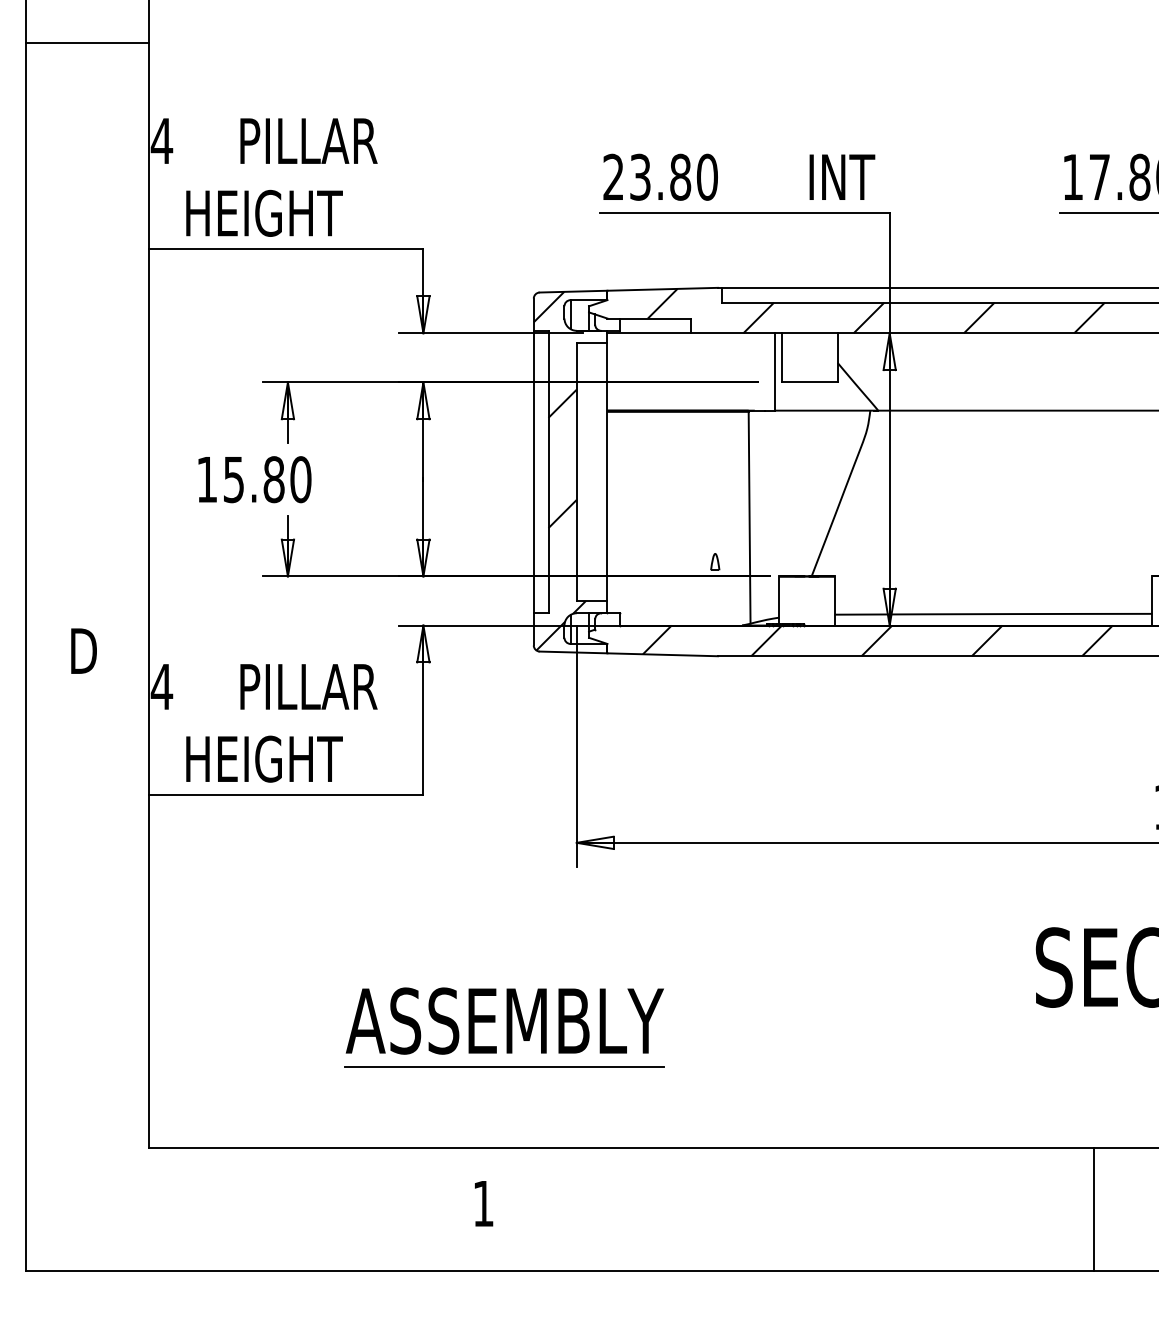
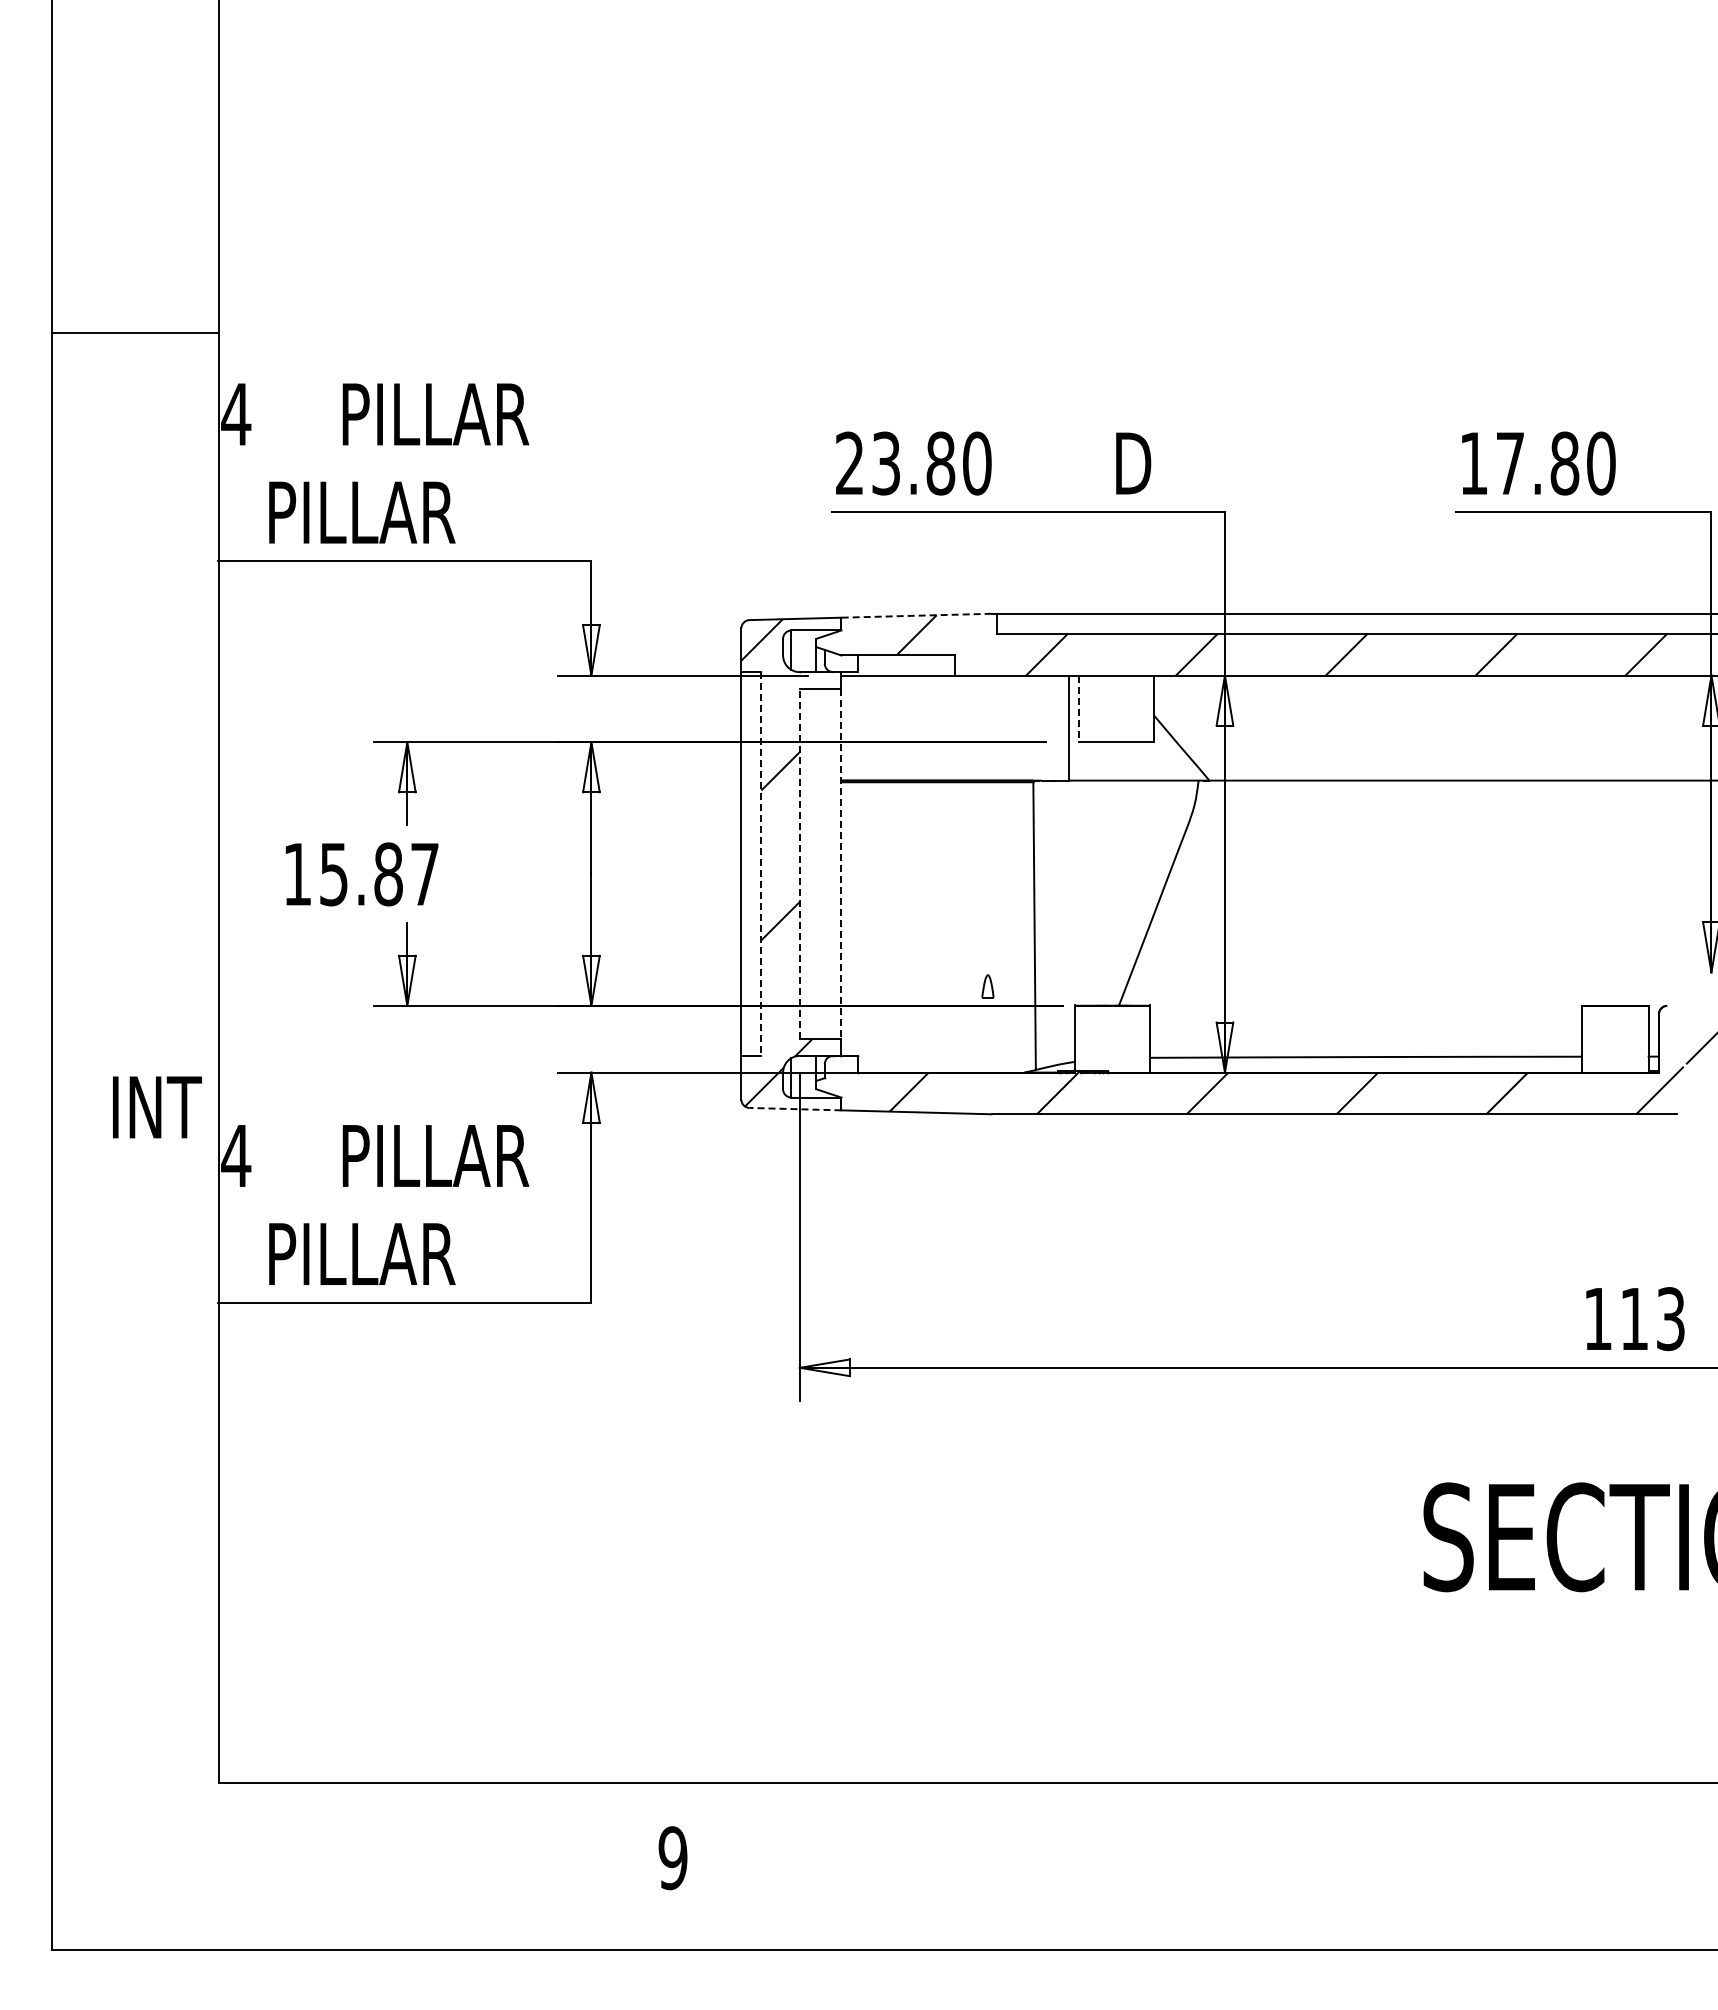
line: (87, 43) -> (134, 333), moved
text: (844, 177) -> (1163, 463), INT -> D
text: (266, 213) -> (378, 512), HEIGHT -> PILLAR
line: (662, 289) -> (916, 615), solid -> dashed
line: (782, 358) -> (1079, 709), solid -> dashed
line: (576, 471) -> (799, 863), solid -> dashed
line: (548, 472) -> (761, 864), solid -> dashed
line: (607, 472) -> (841, 864), solid -> dashed
text: (300, 479) -> (424, 874), 15.80 -> 15.87
text: (105, 651) -> (159, 1107), D -> INT
line: (572, 652) -> (794, 1109), solid -> dashed
text: (266, 759) -> (378, 1254), HEIGHT -> PILLAR
part: (504, 1027) -> (701, 1618), removed
text: (483, 1203) -> (672, 1858), 1 -> 9
line: (1094, 1209) -> (1503, 1865), removed

